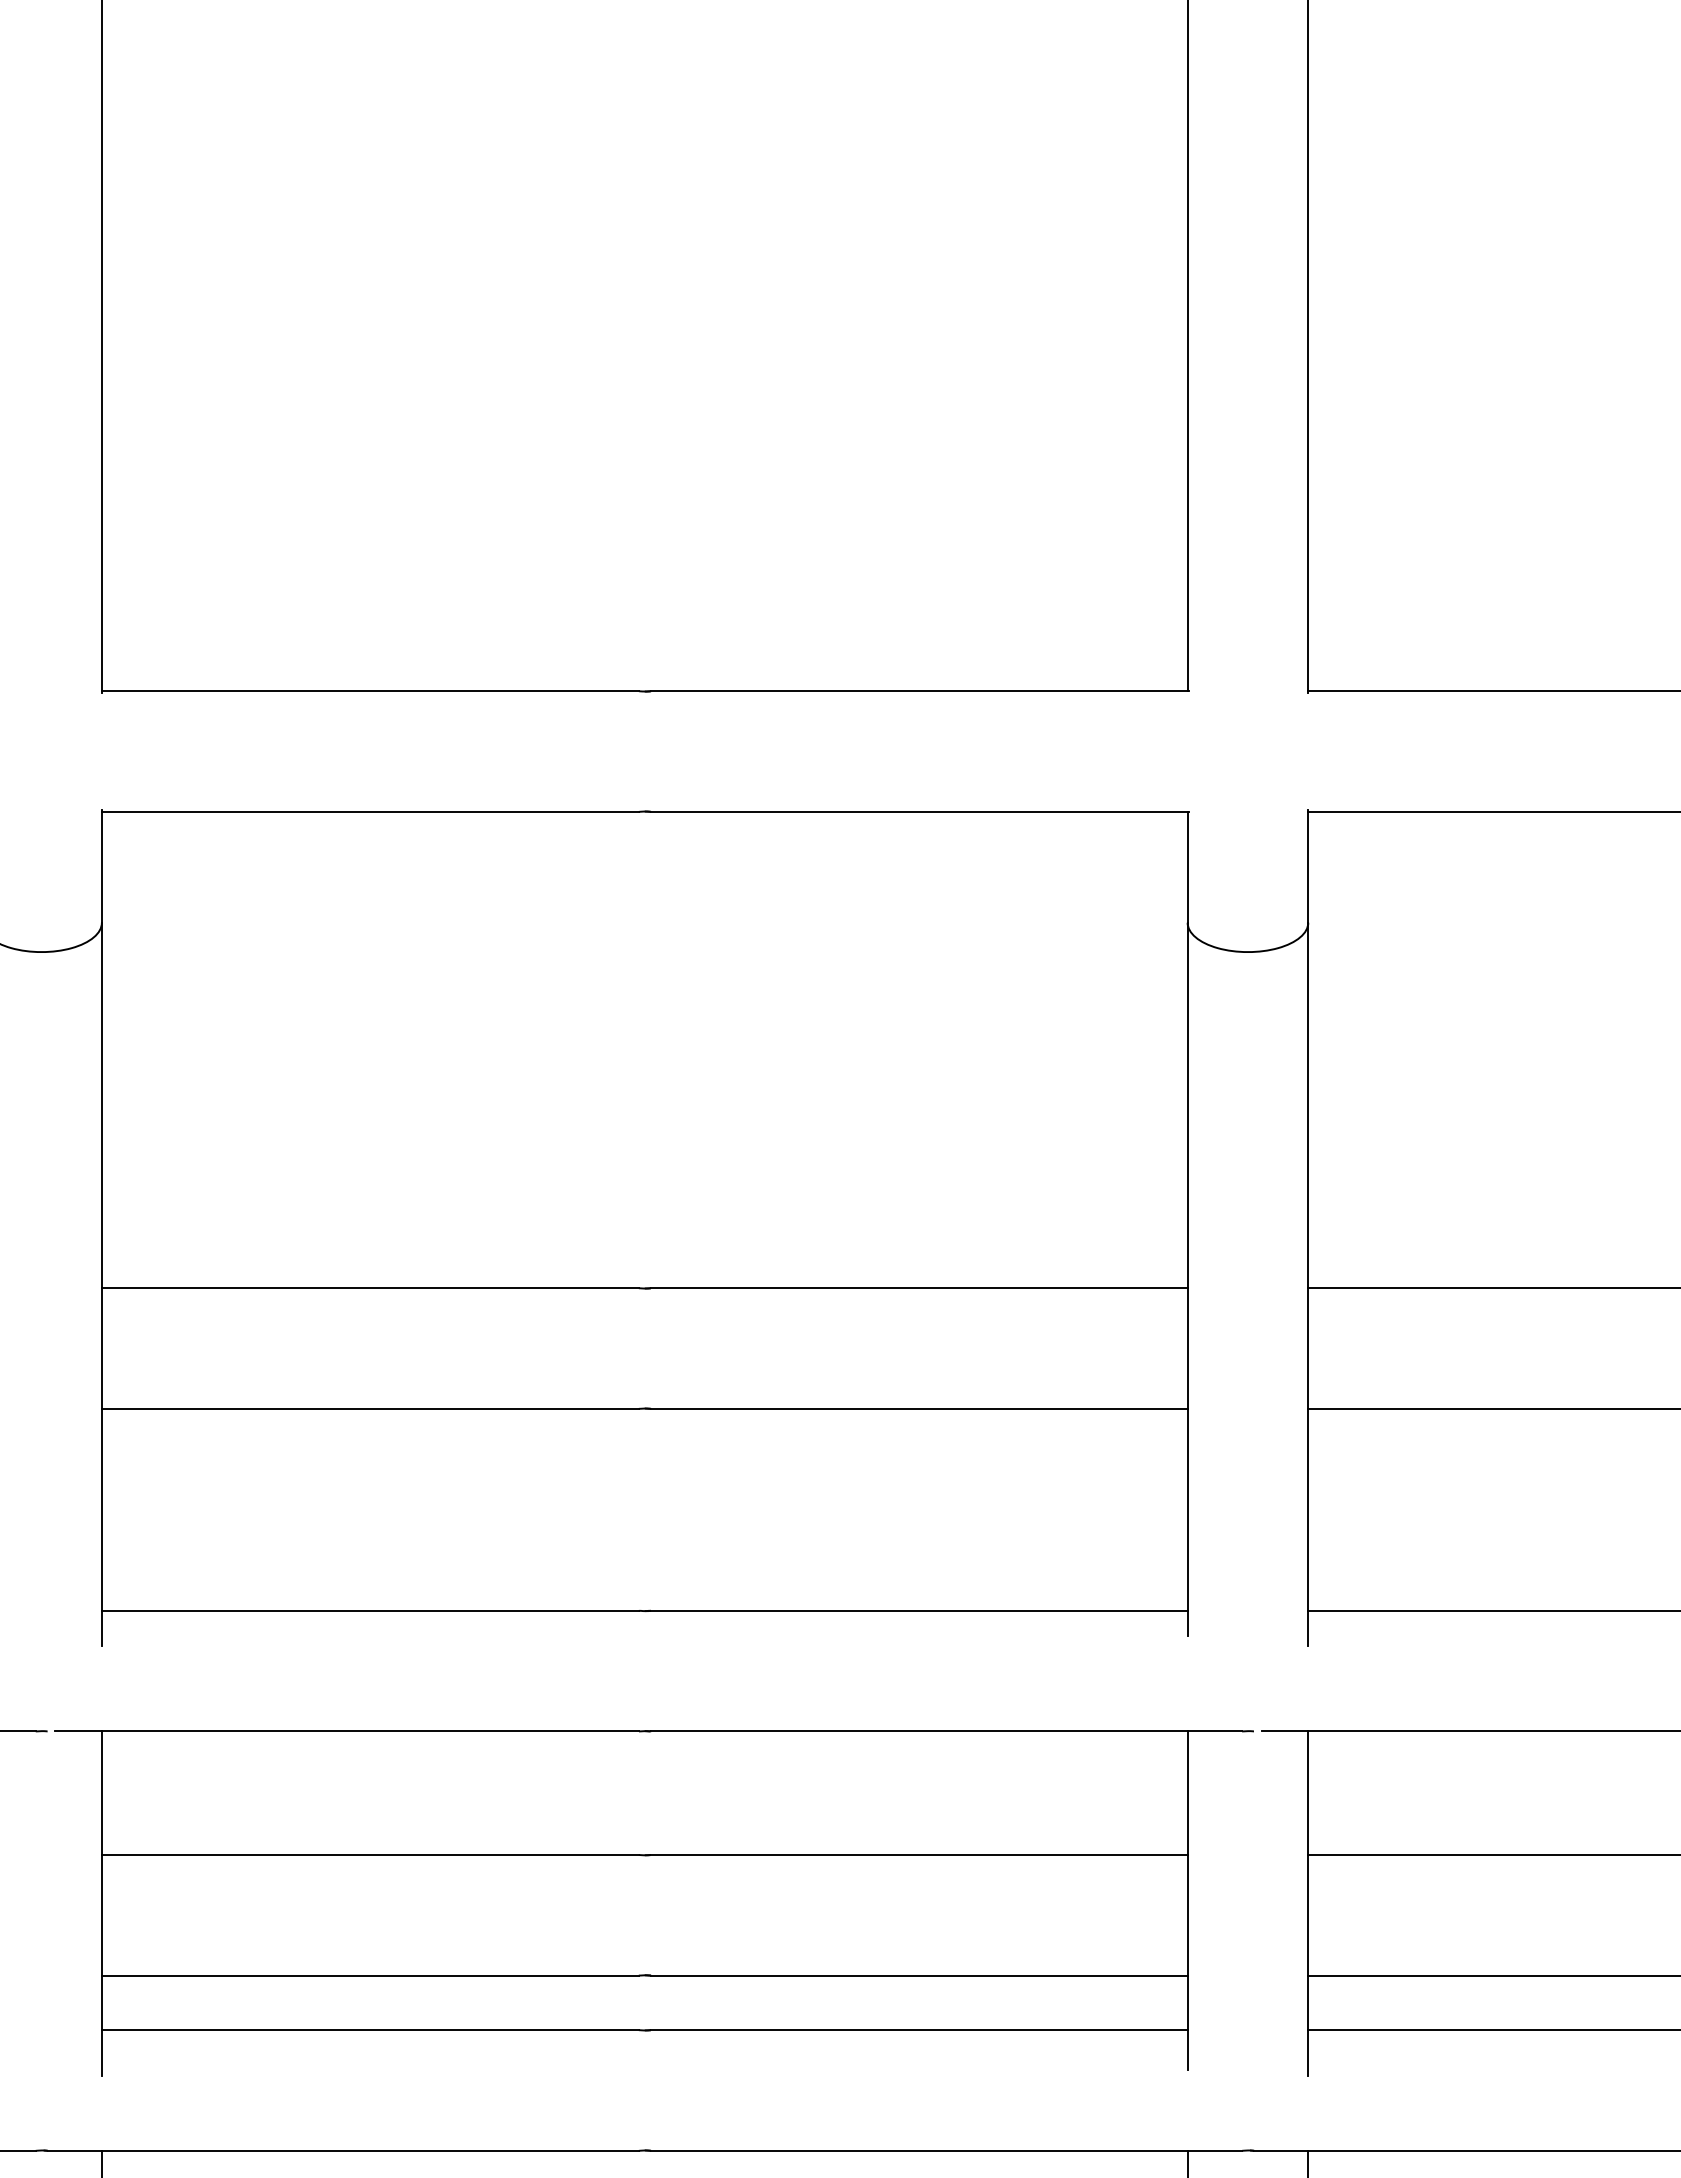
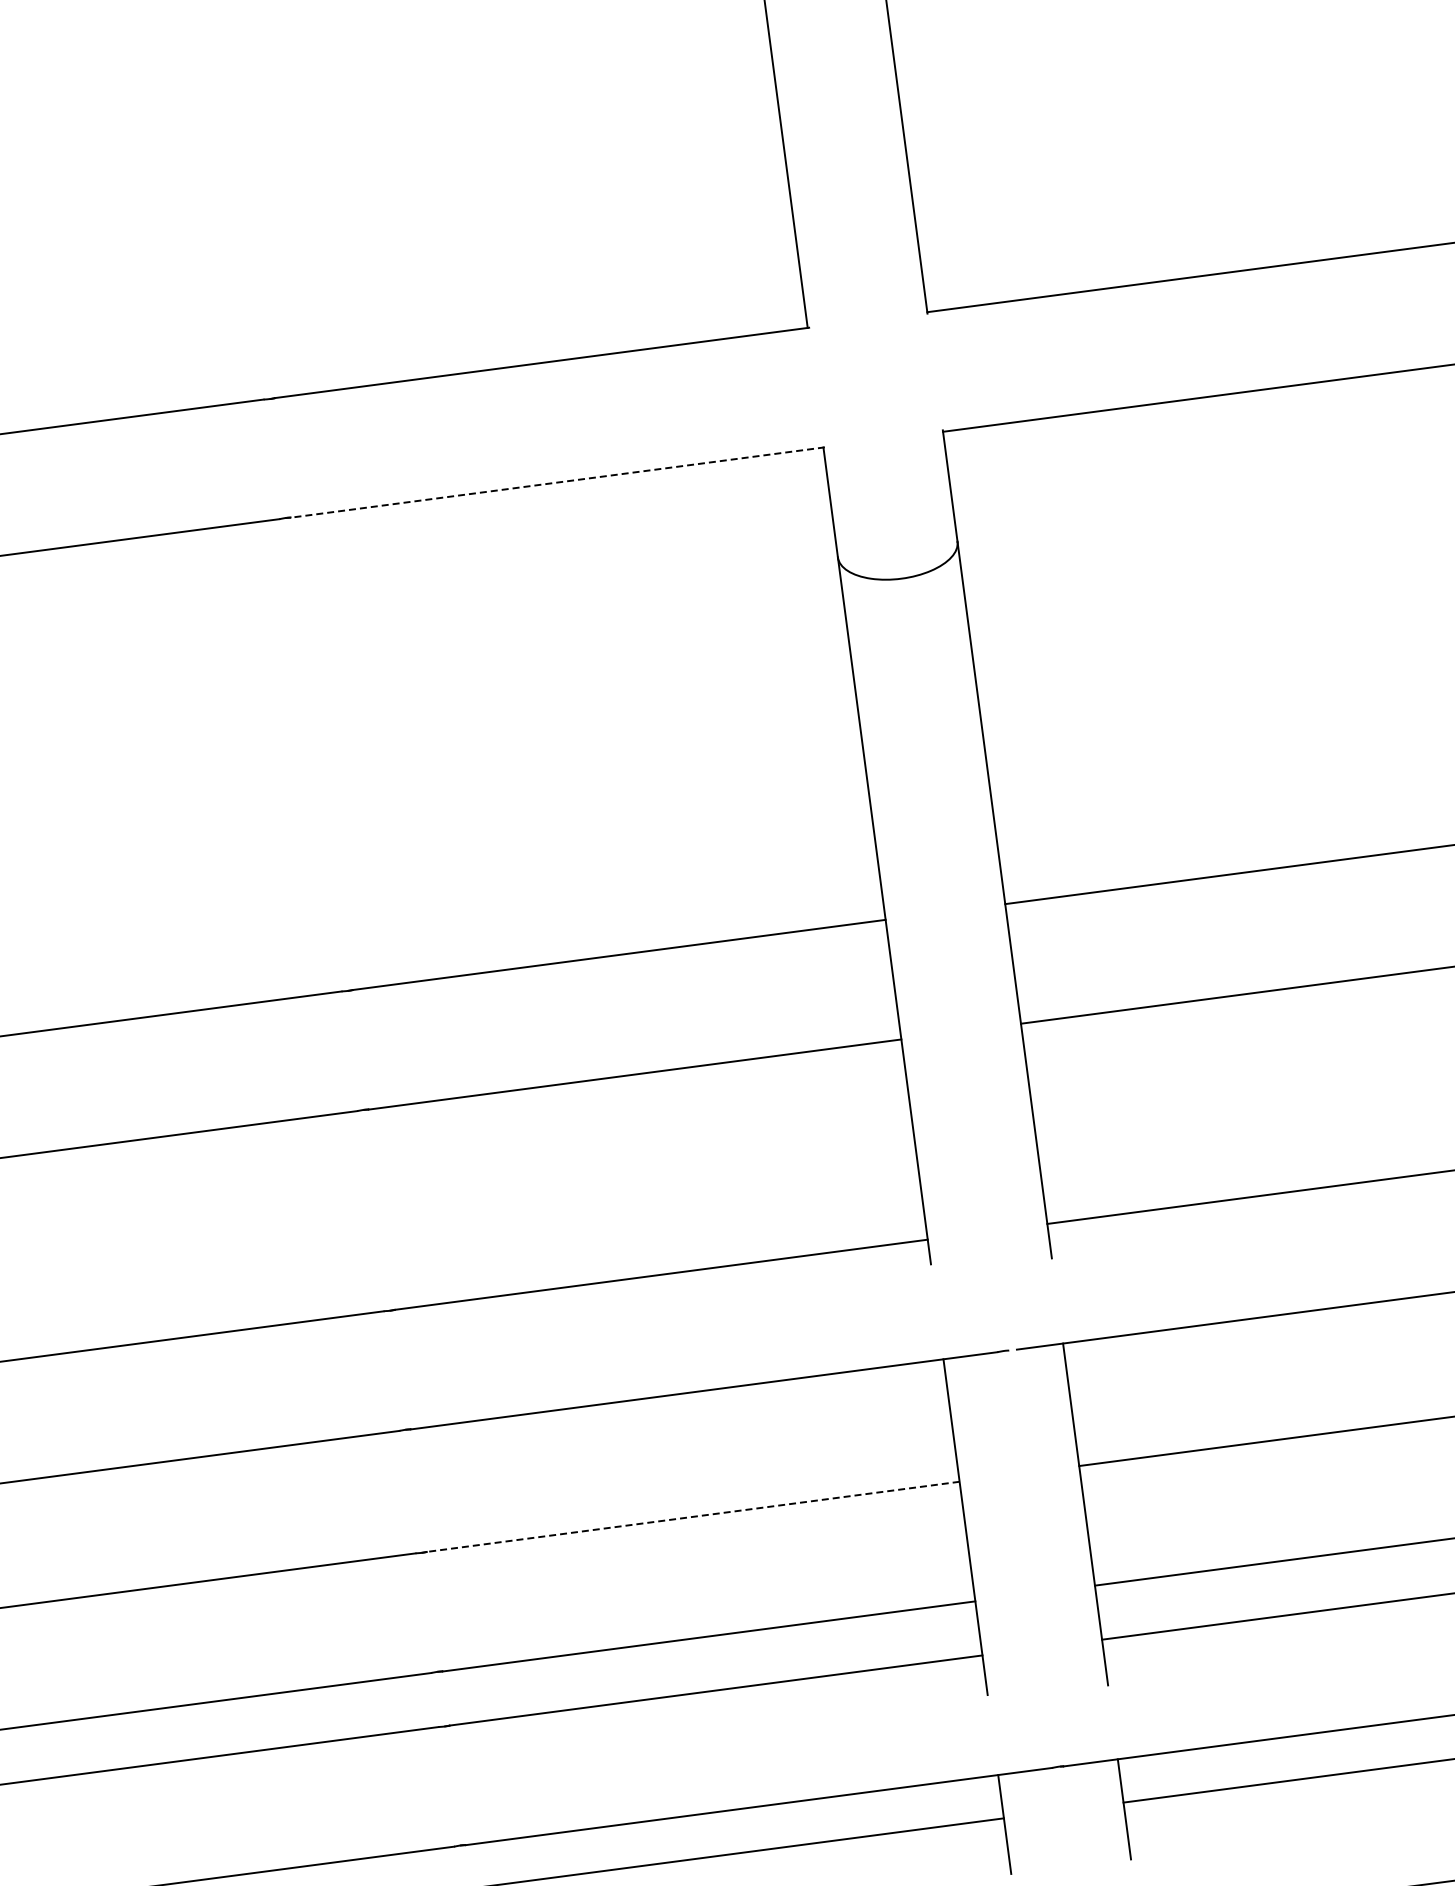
line: (919, 811) -> (557, 482), solid -> dashed
line: (918, 1855) -> (692, 1517), solid -> dashed

